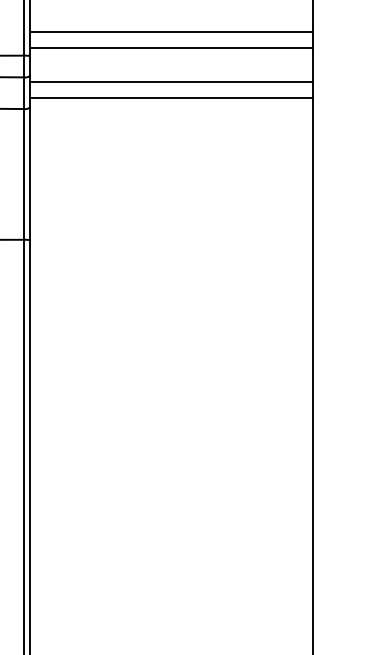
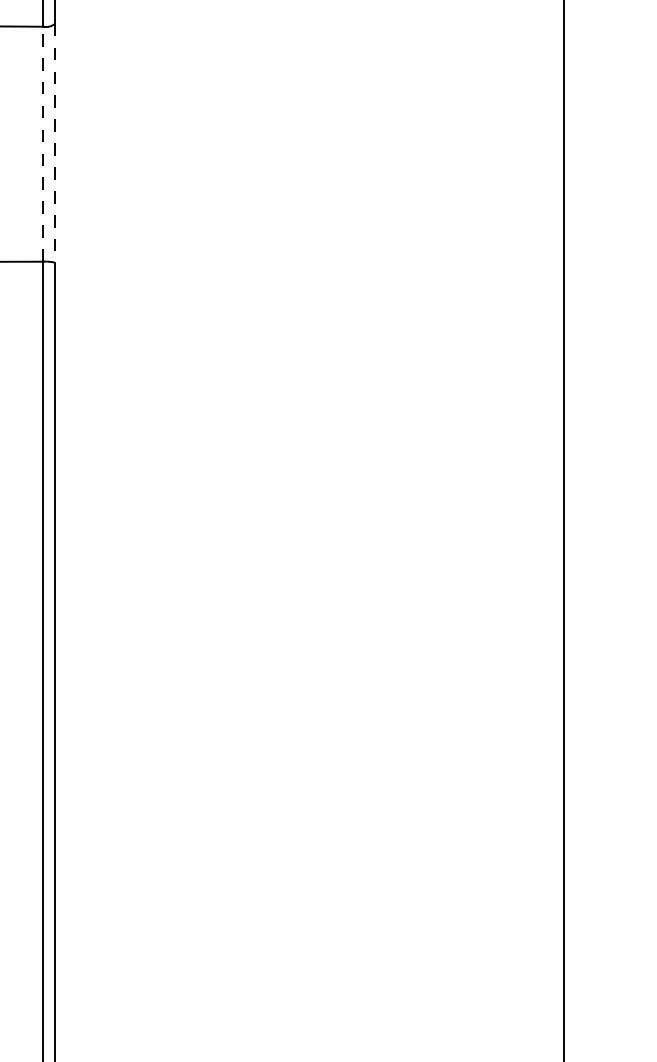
line: (171, 97) -> (309, 6), removed
line: (23, 173) -> (43, 142), solid -> dashed
line: (30, 174) -> (55, 144), solid -> dashed

